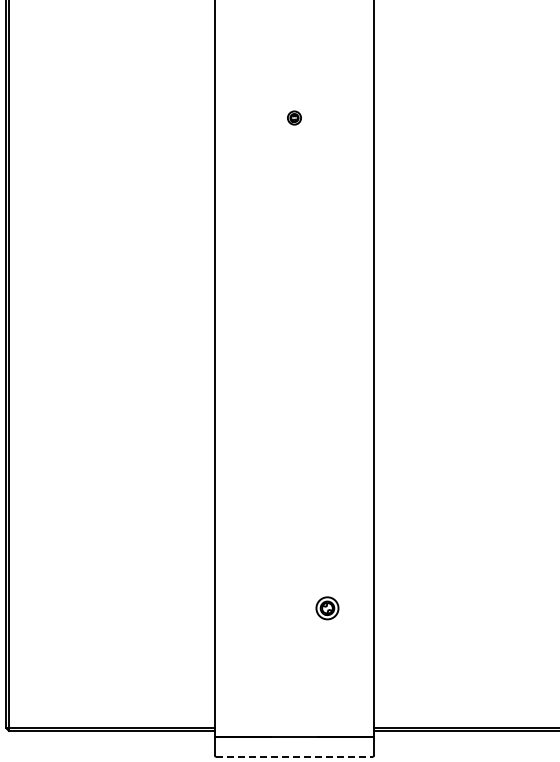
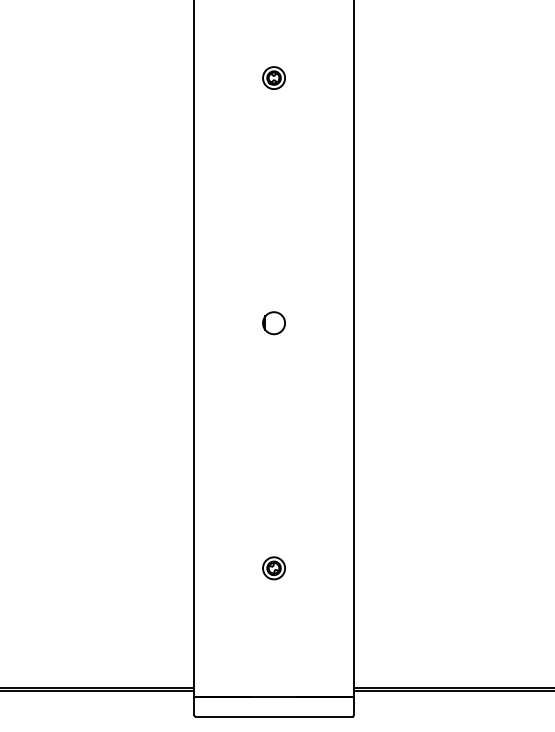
part: (294, 117) -> (274, 77), size x1.67
part: (294, 363) -> (274, 323), added
part: (327, 608) -> (274, 568), moved
line: (294, 756) -> (274, 716), dashed -> solid

